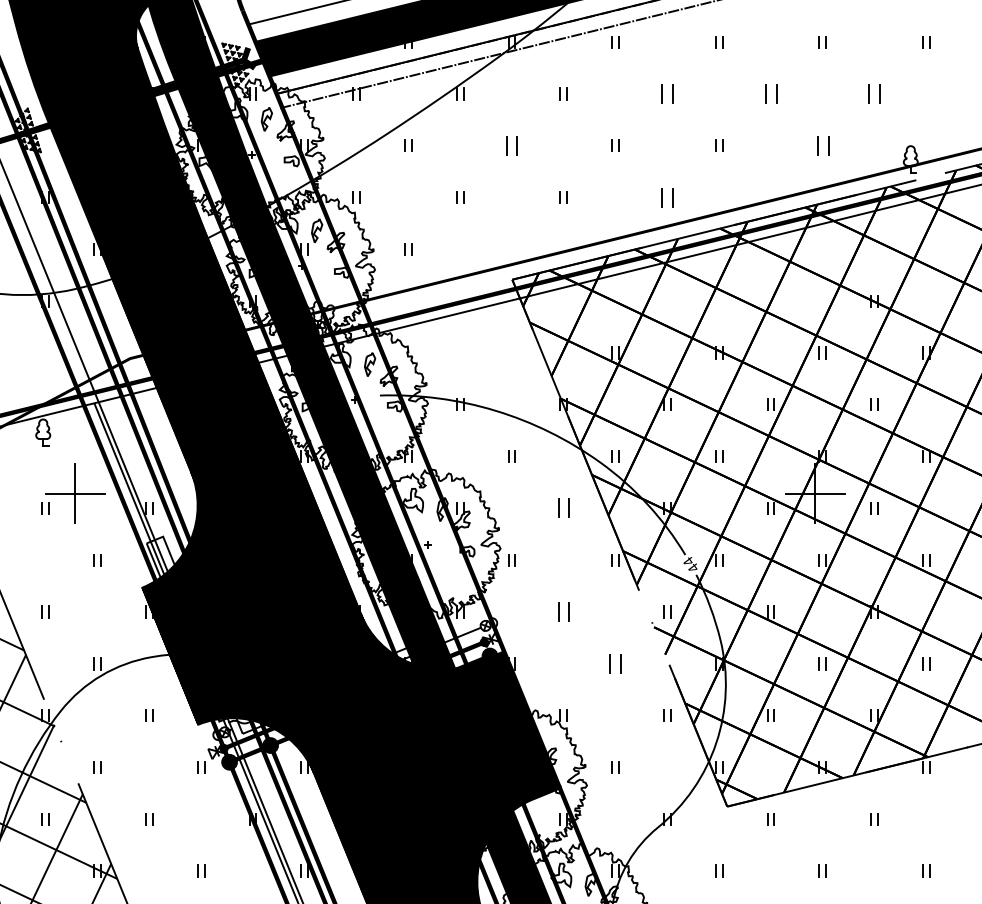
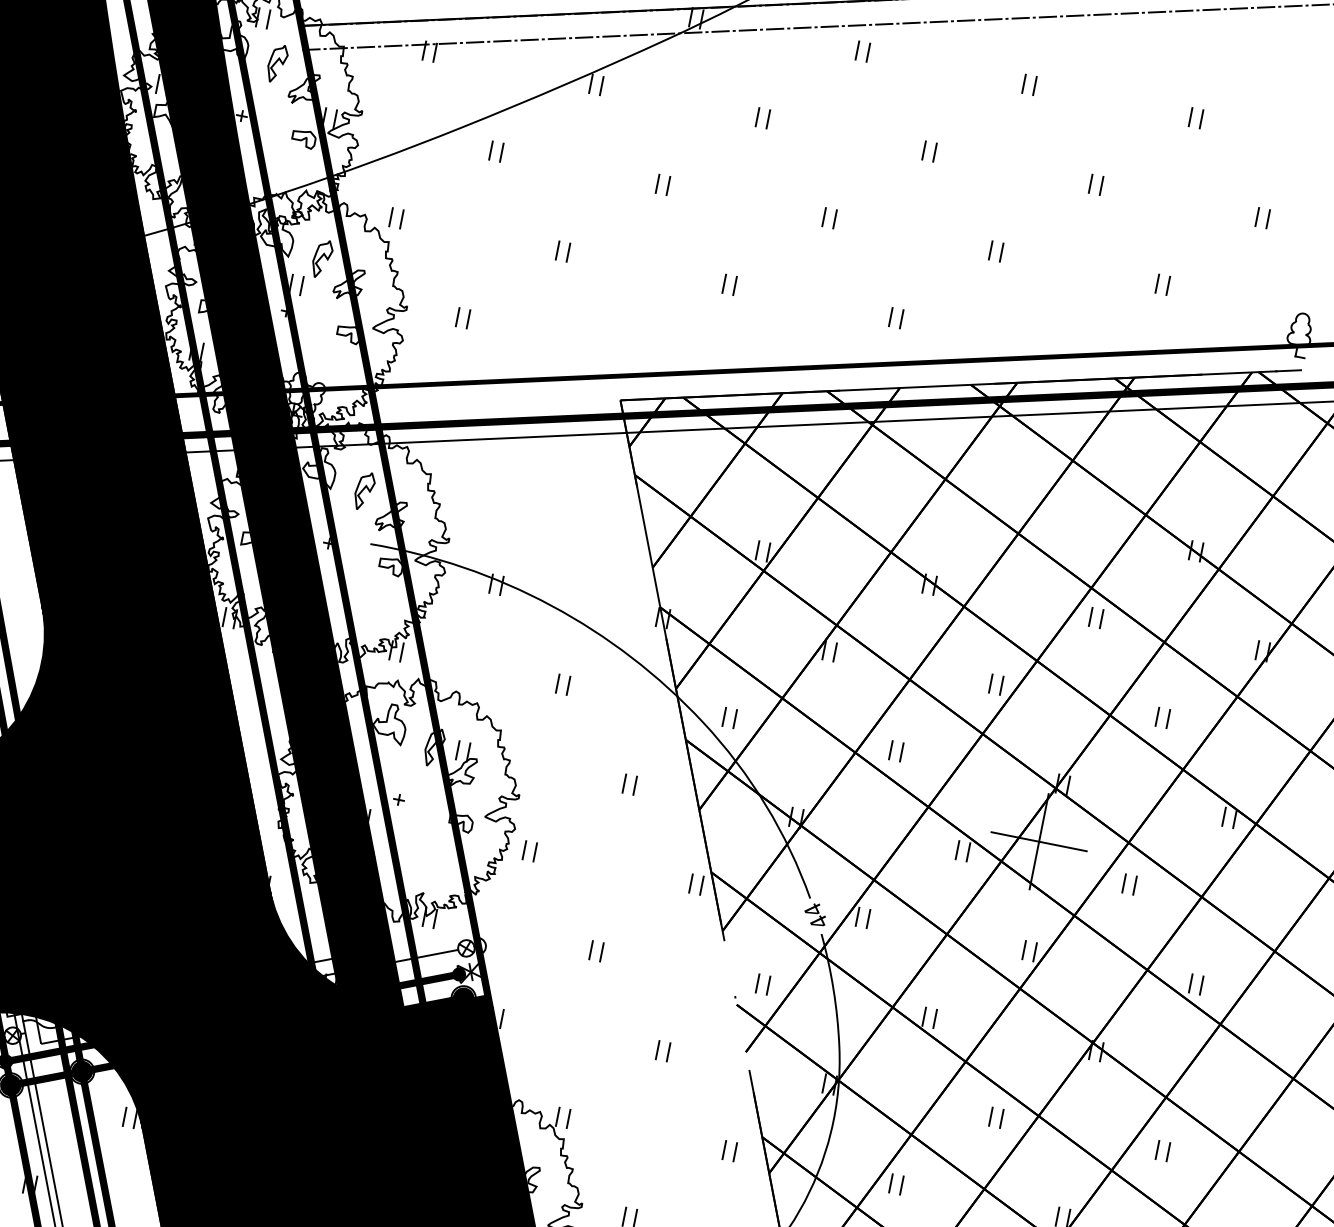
part: (667, 93) -> (929, 150), size x0.62
part: (770, 93) -> (1095, 183), size x0.62
part: (874, 93) -> (1262, 217), size x0.62
part: (511, 145) -> (662, 184), size x0.62
part: (822, 145) -> (1162, 284), size x0.62
part: (667, 197) -> (896, 318), size x0.62
part: (563, 508) -> (629, 784), size x0.62
part: (563, 611) -> (596, 950), size x0.62
part: (615, 663) -> (663, 1050), size x0.62

